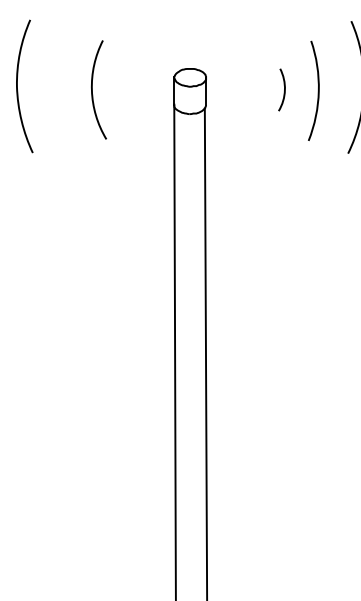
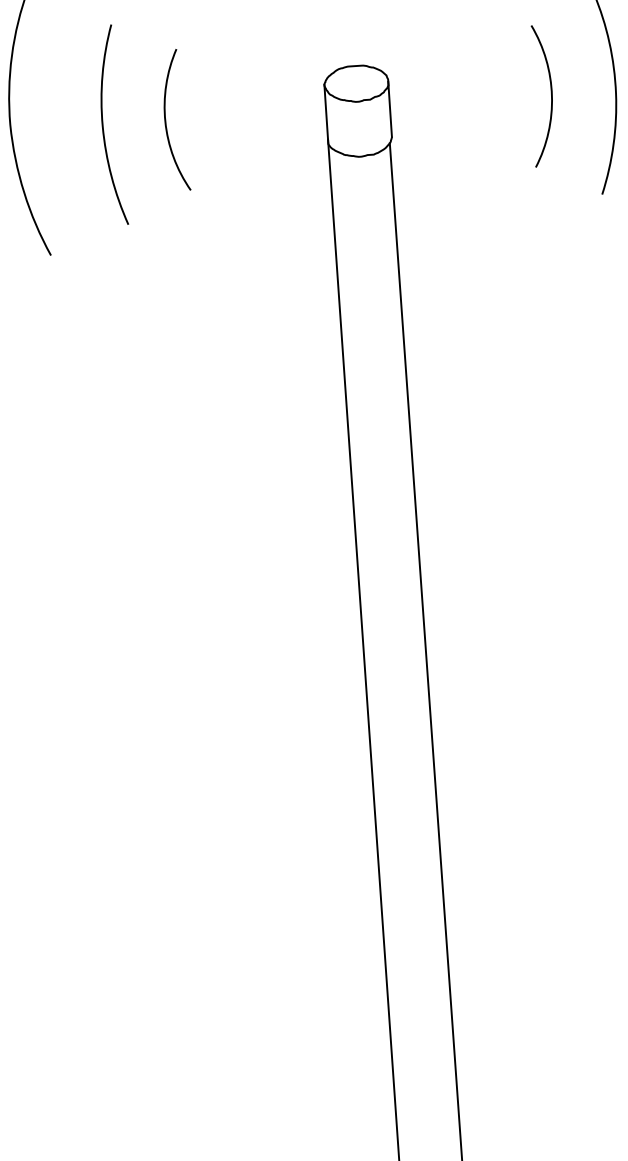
part: (99, 89) -> (176, 119), size x0.71
part: (281, 89) -> (540, 95), size x1.67
curve: (63, 90) -> (104, 126), added

